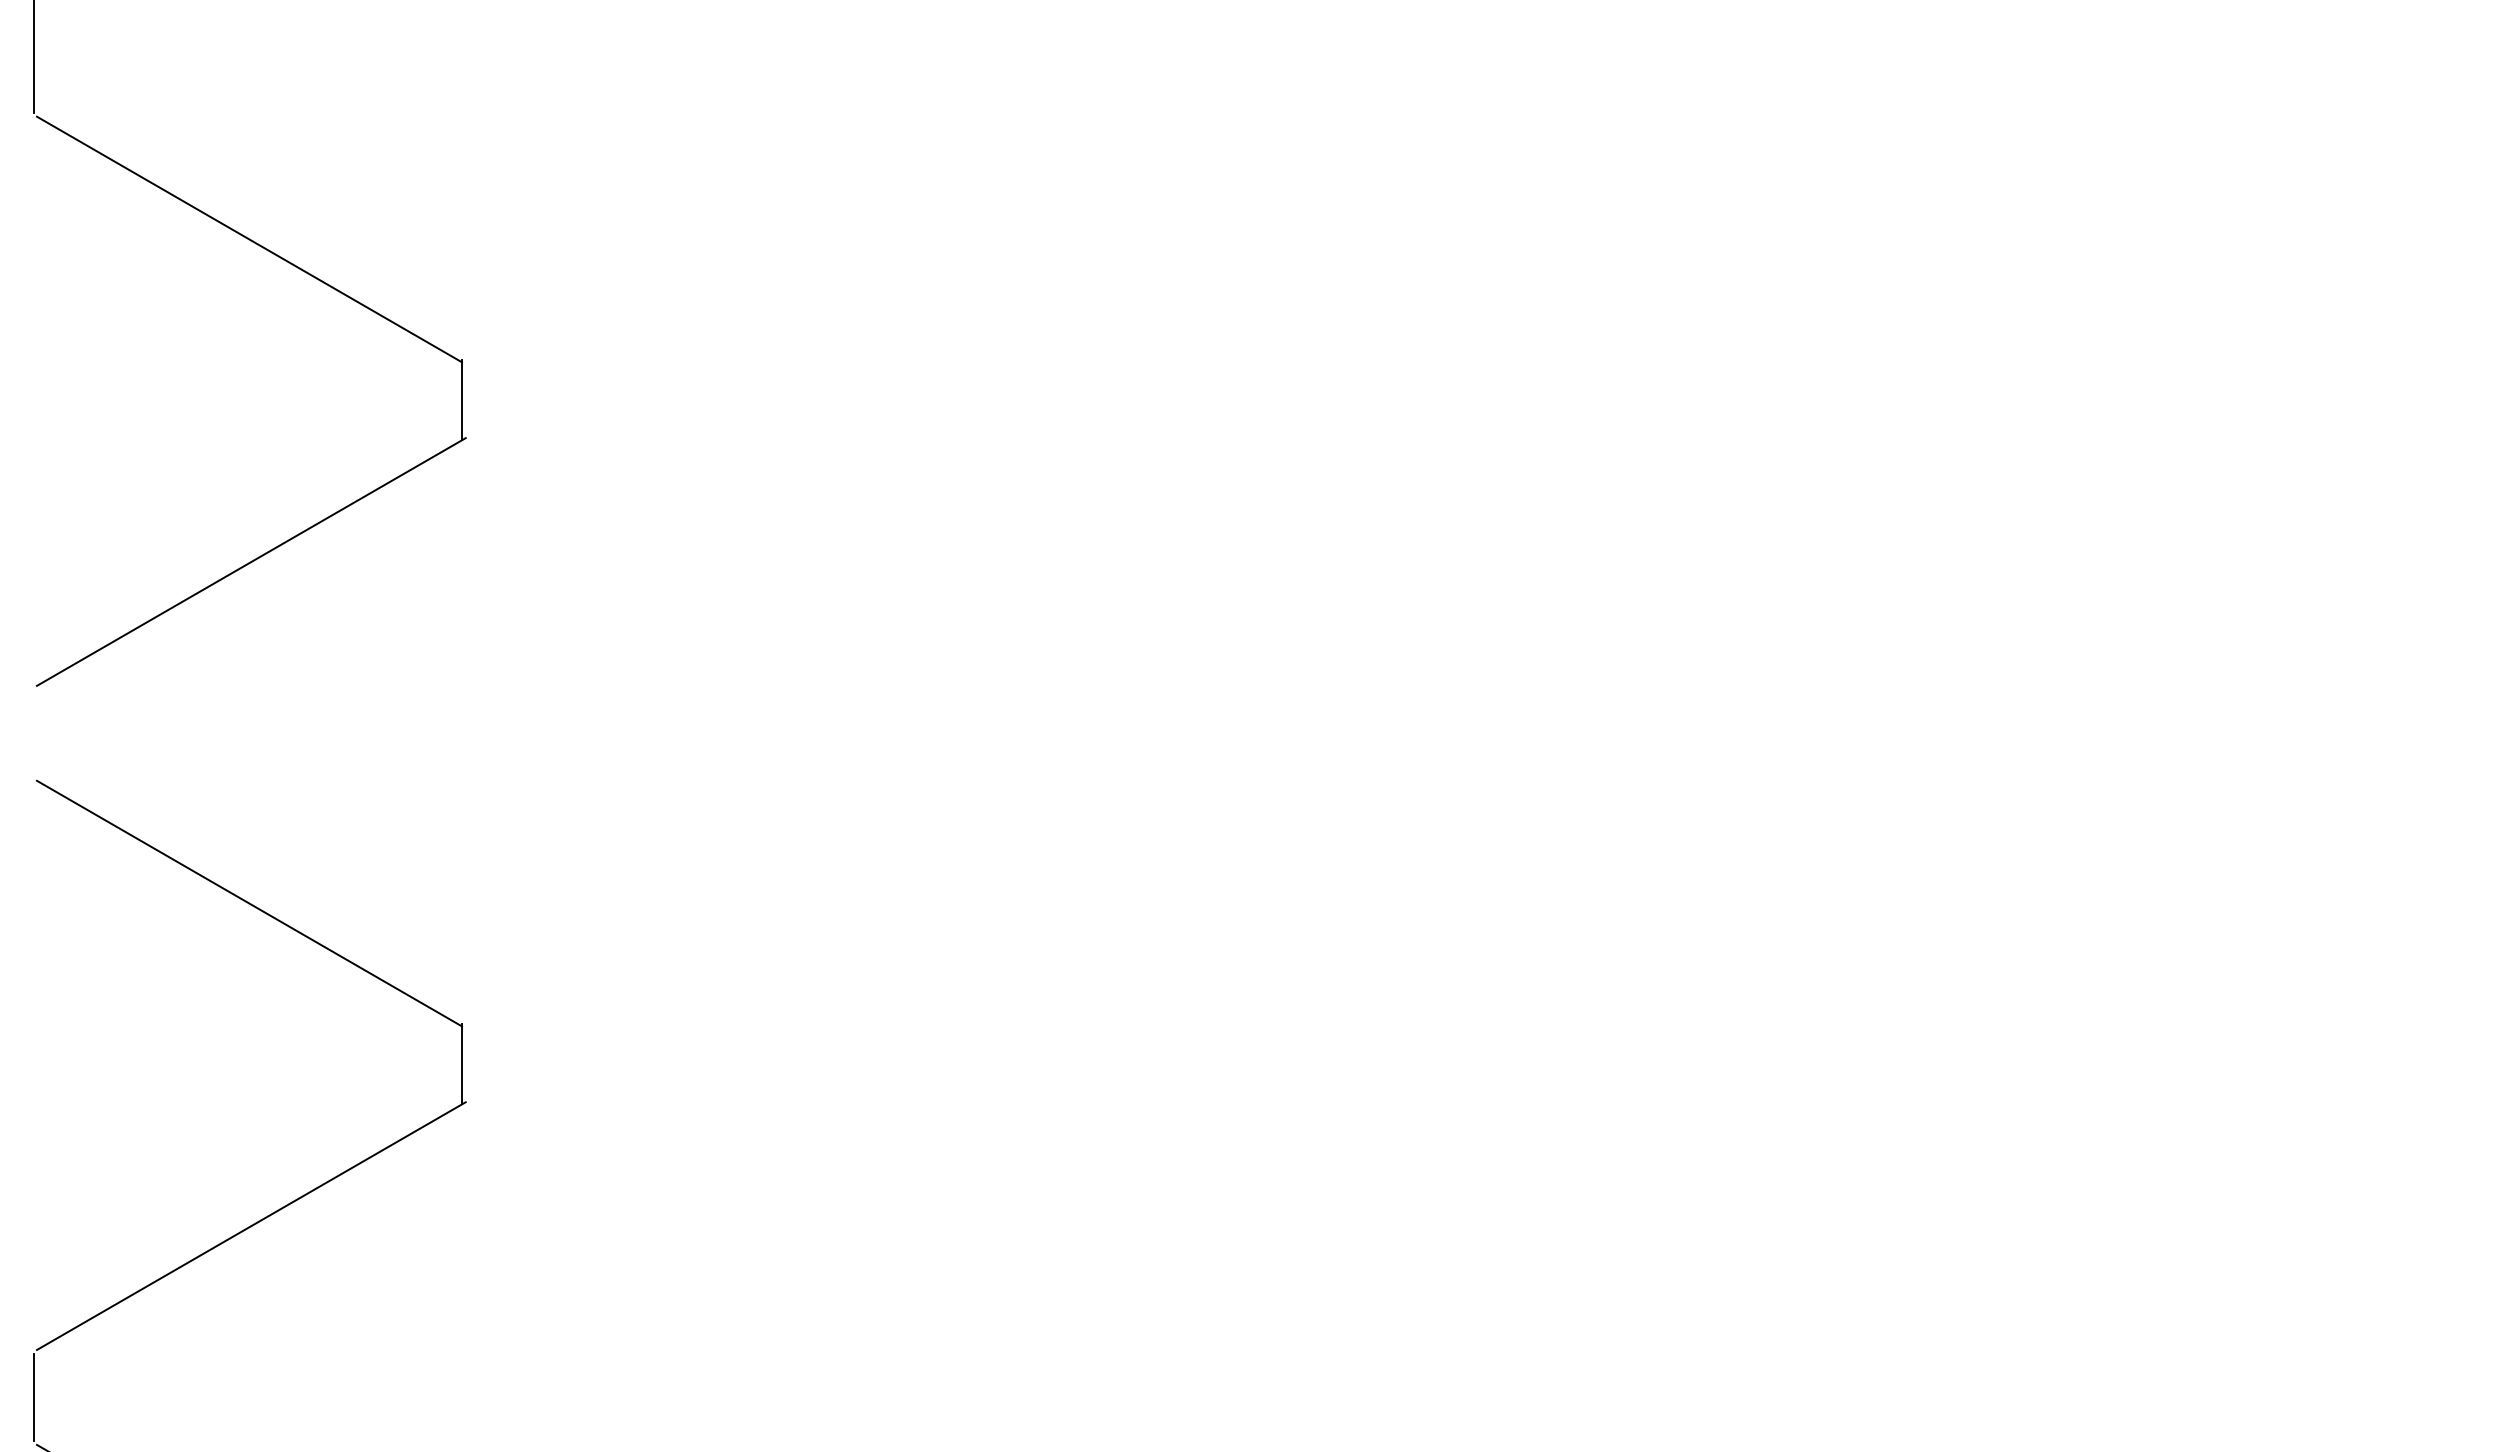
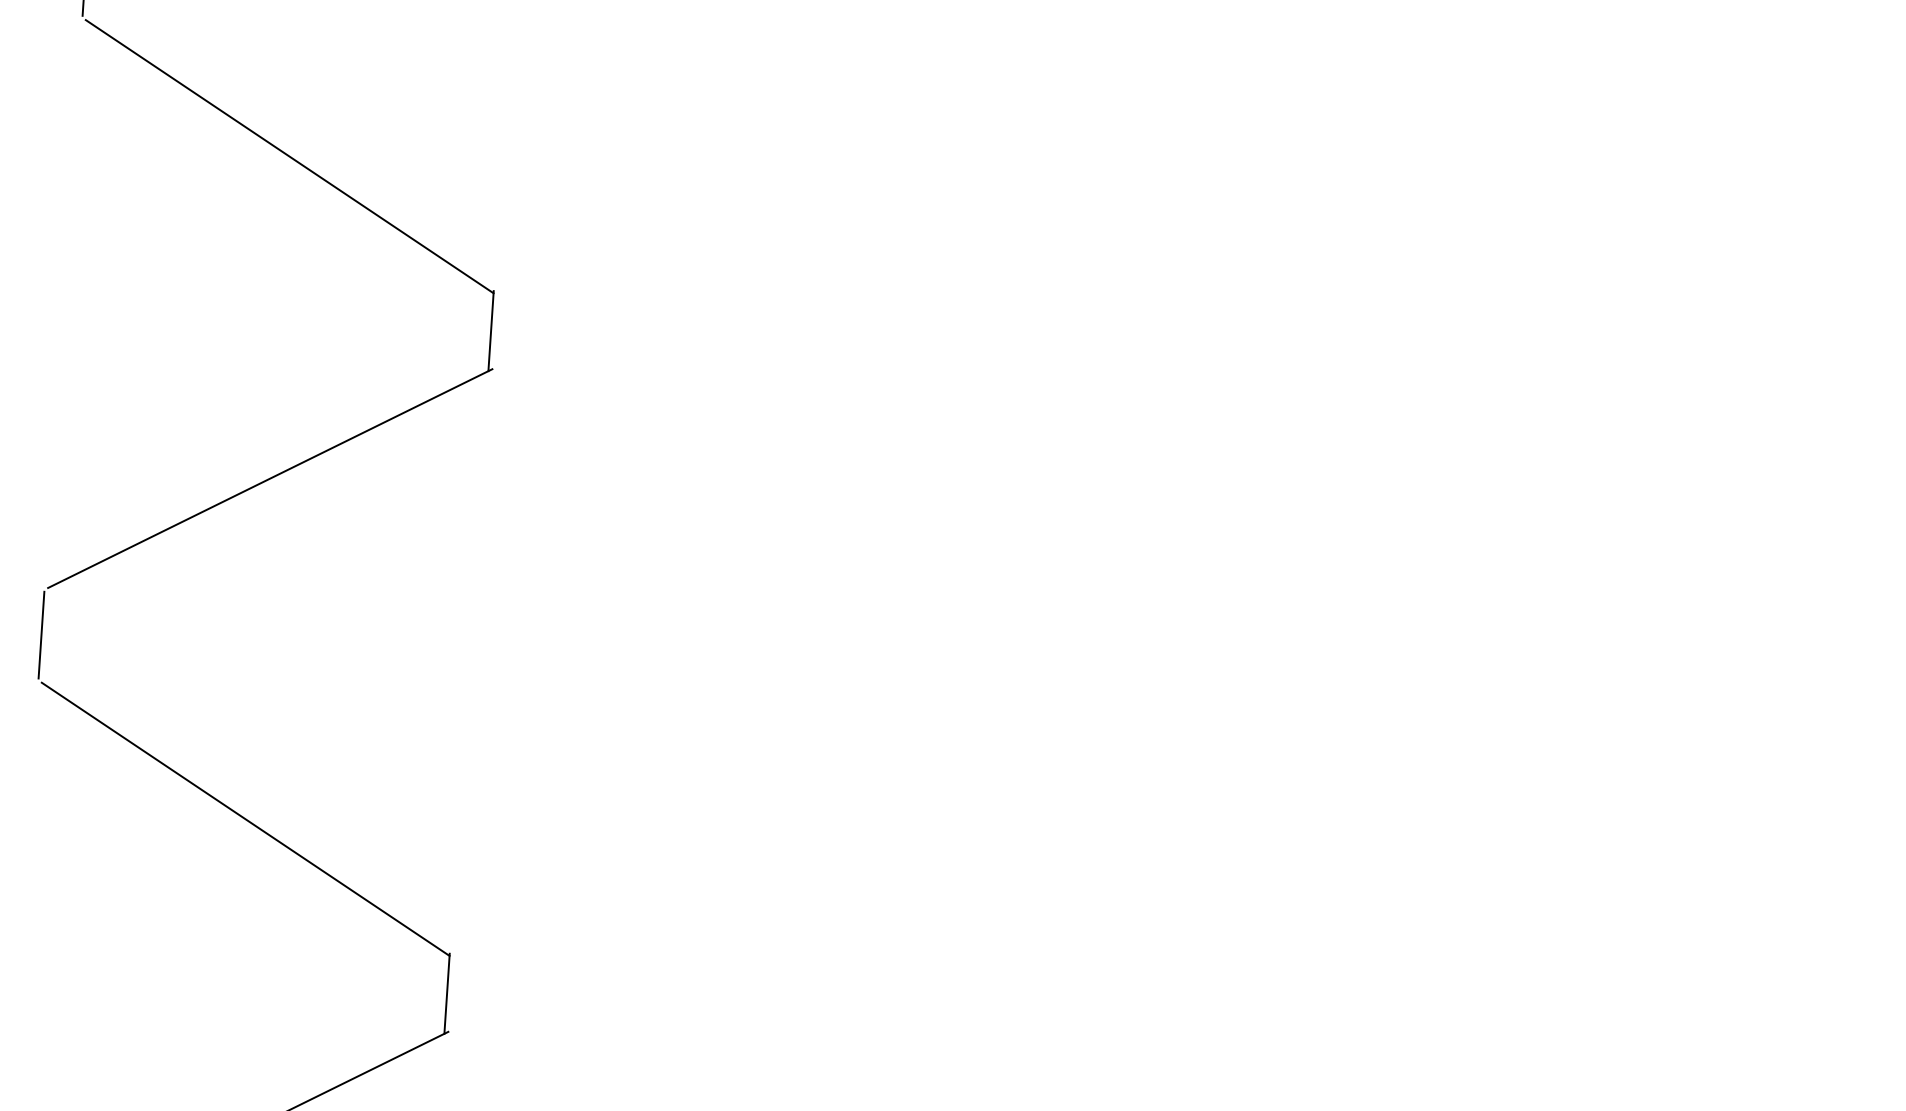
line: (33, 732) -> (41, 634), added

